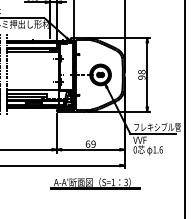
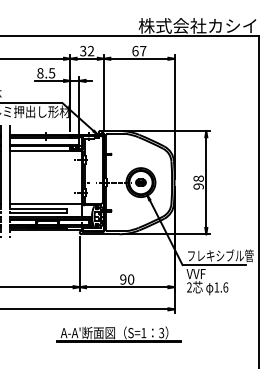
text: (90, 144) -> (127, 279), 69 -> 90
text: (135, 149) -> (189, 287), 0 -> 2
part: (95, 183) -> (118, 334), moved

